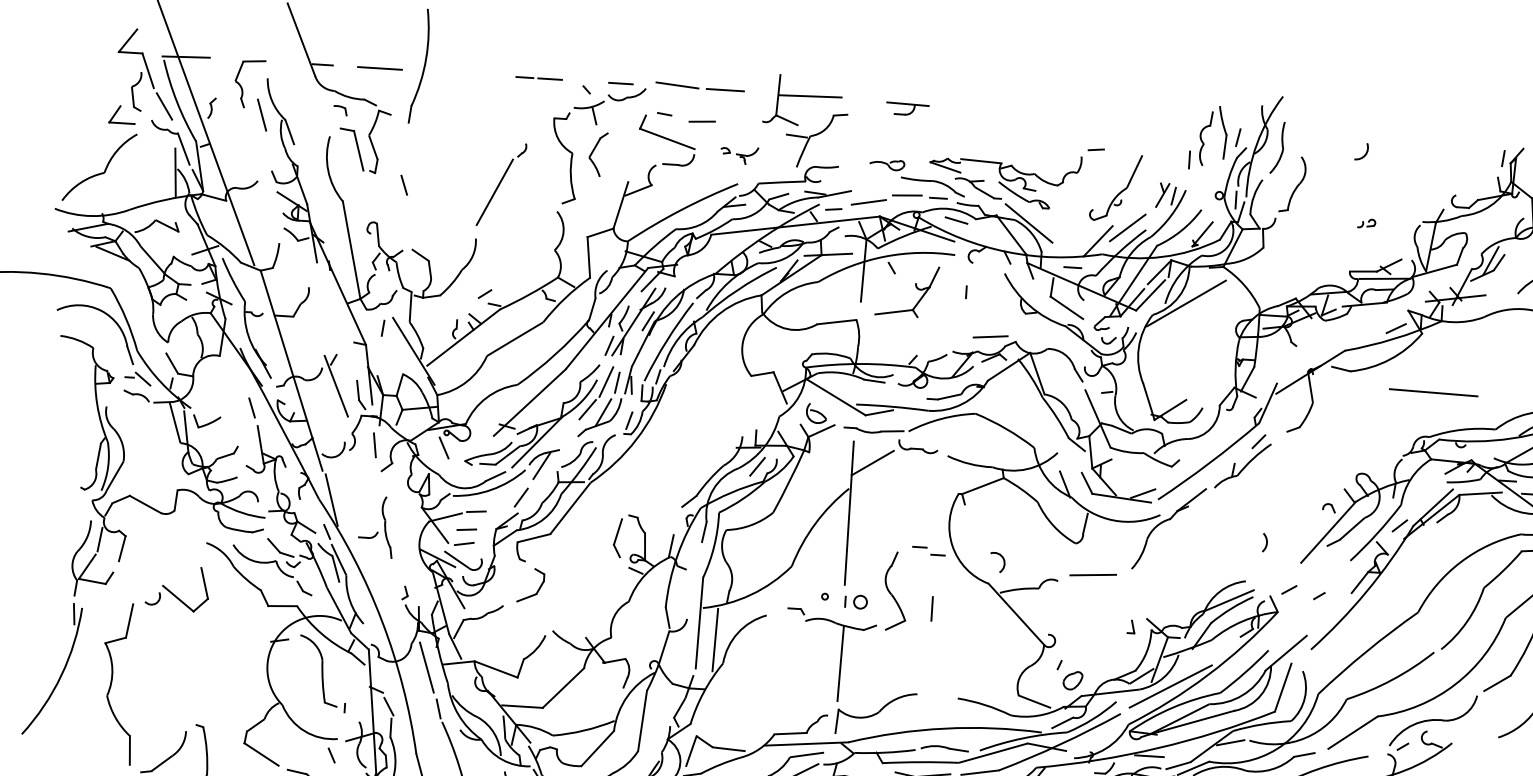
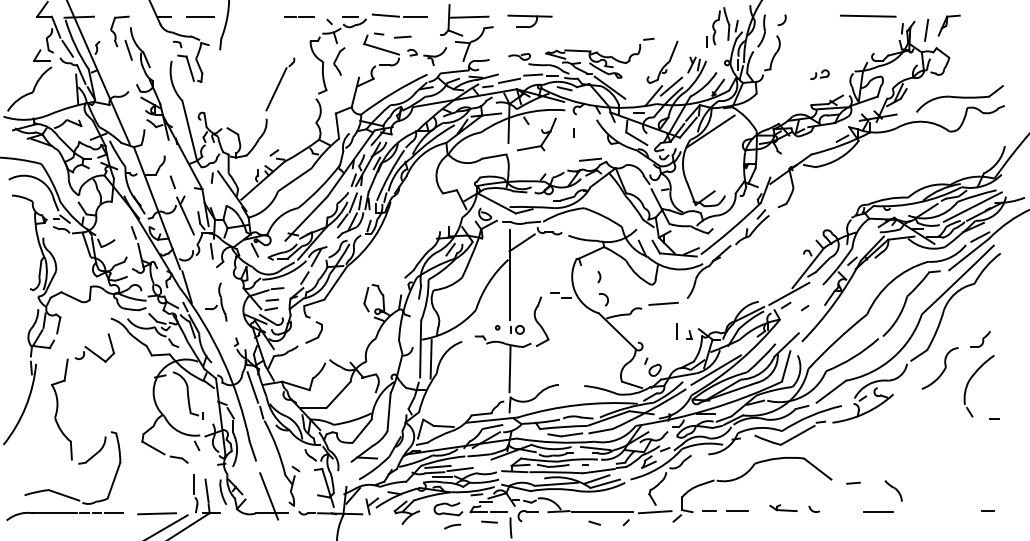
part: (906, 109) -> (529, 21), size x1.67
arc: (1363, 154) -> (783, 21), moved
part: (739, 155) -> (427, 56), size x1.67
line: (403, 185) -> (172, 182), moved
part: (1365, 223) -> (819, 74), size x1.67
line: (1434, 391) -> (868, 15), moved
arc: (1265, 541) -> (599, 276), moved
line: (1295, 571) -> (789, 293), added
line: (931, 609) -> (676, 331), moved

